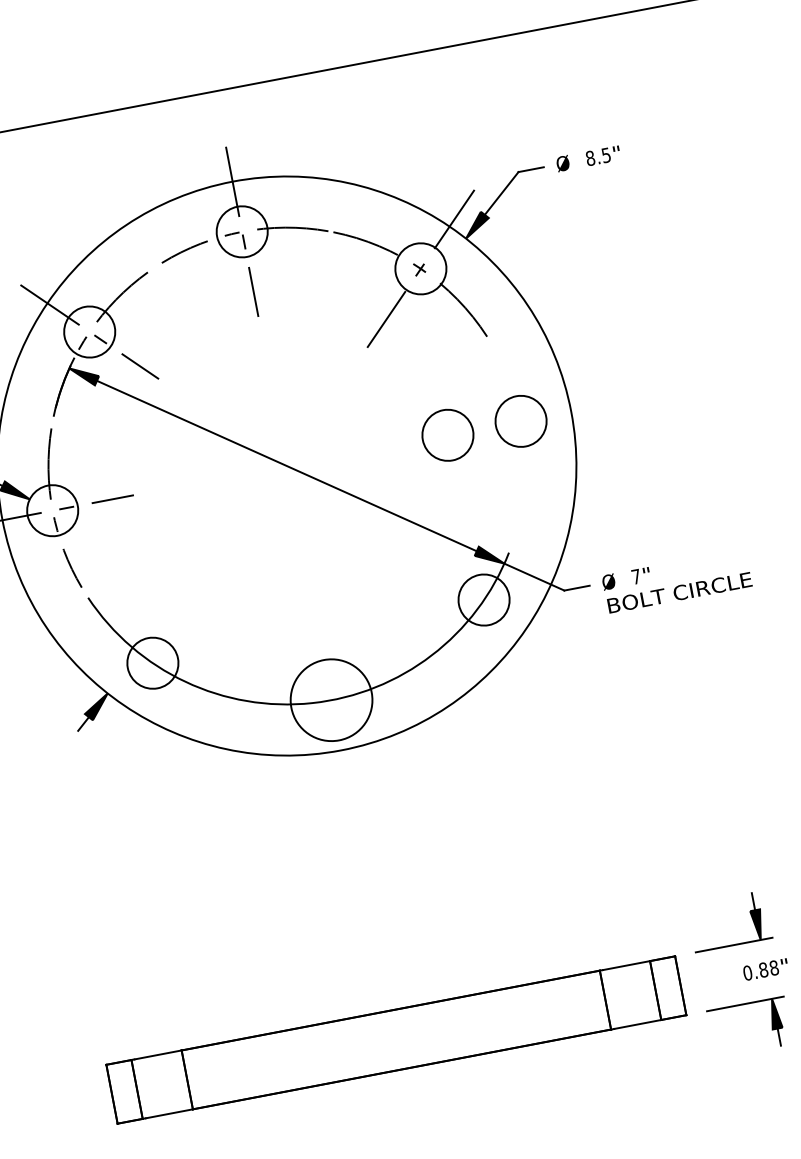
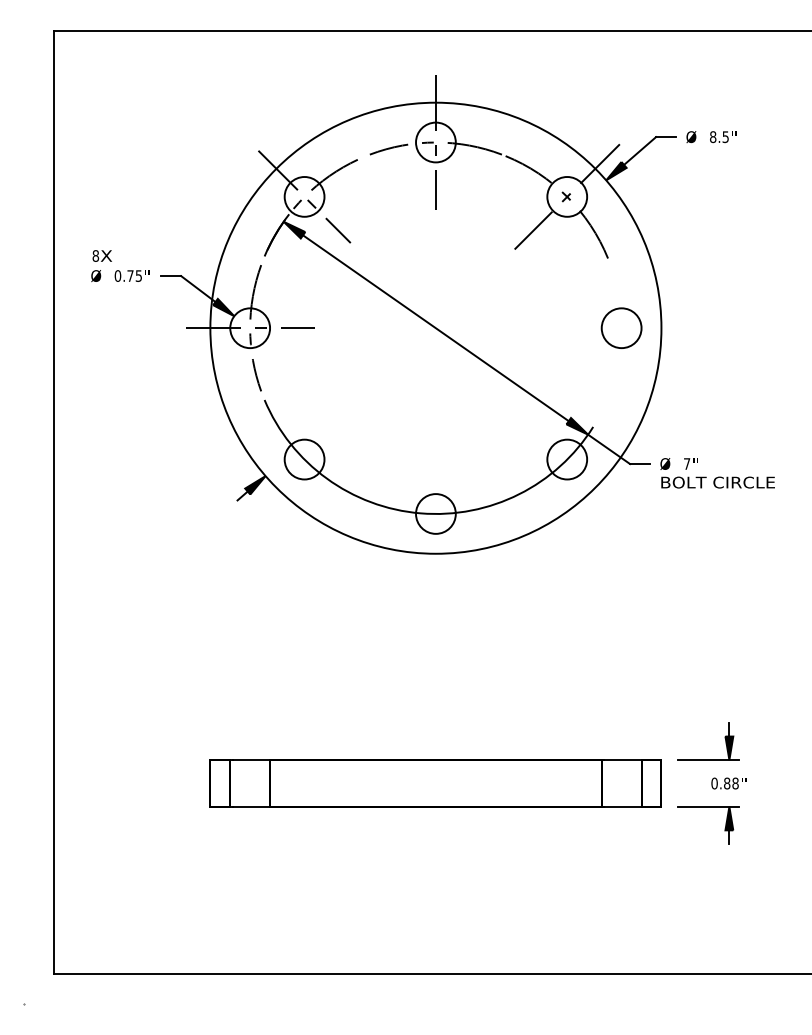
circle: (447, 434) -> (563, 327), removed
circle: (330, 699) -> (435, 513), size x0.62

